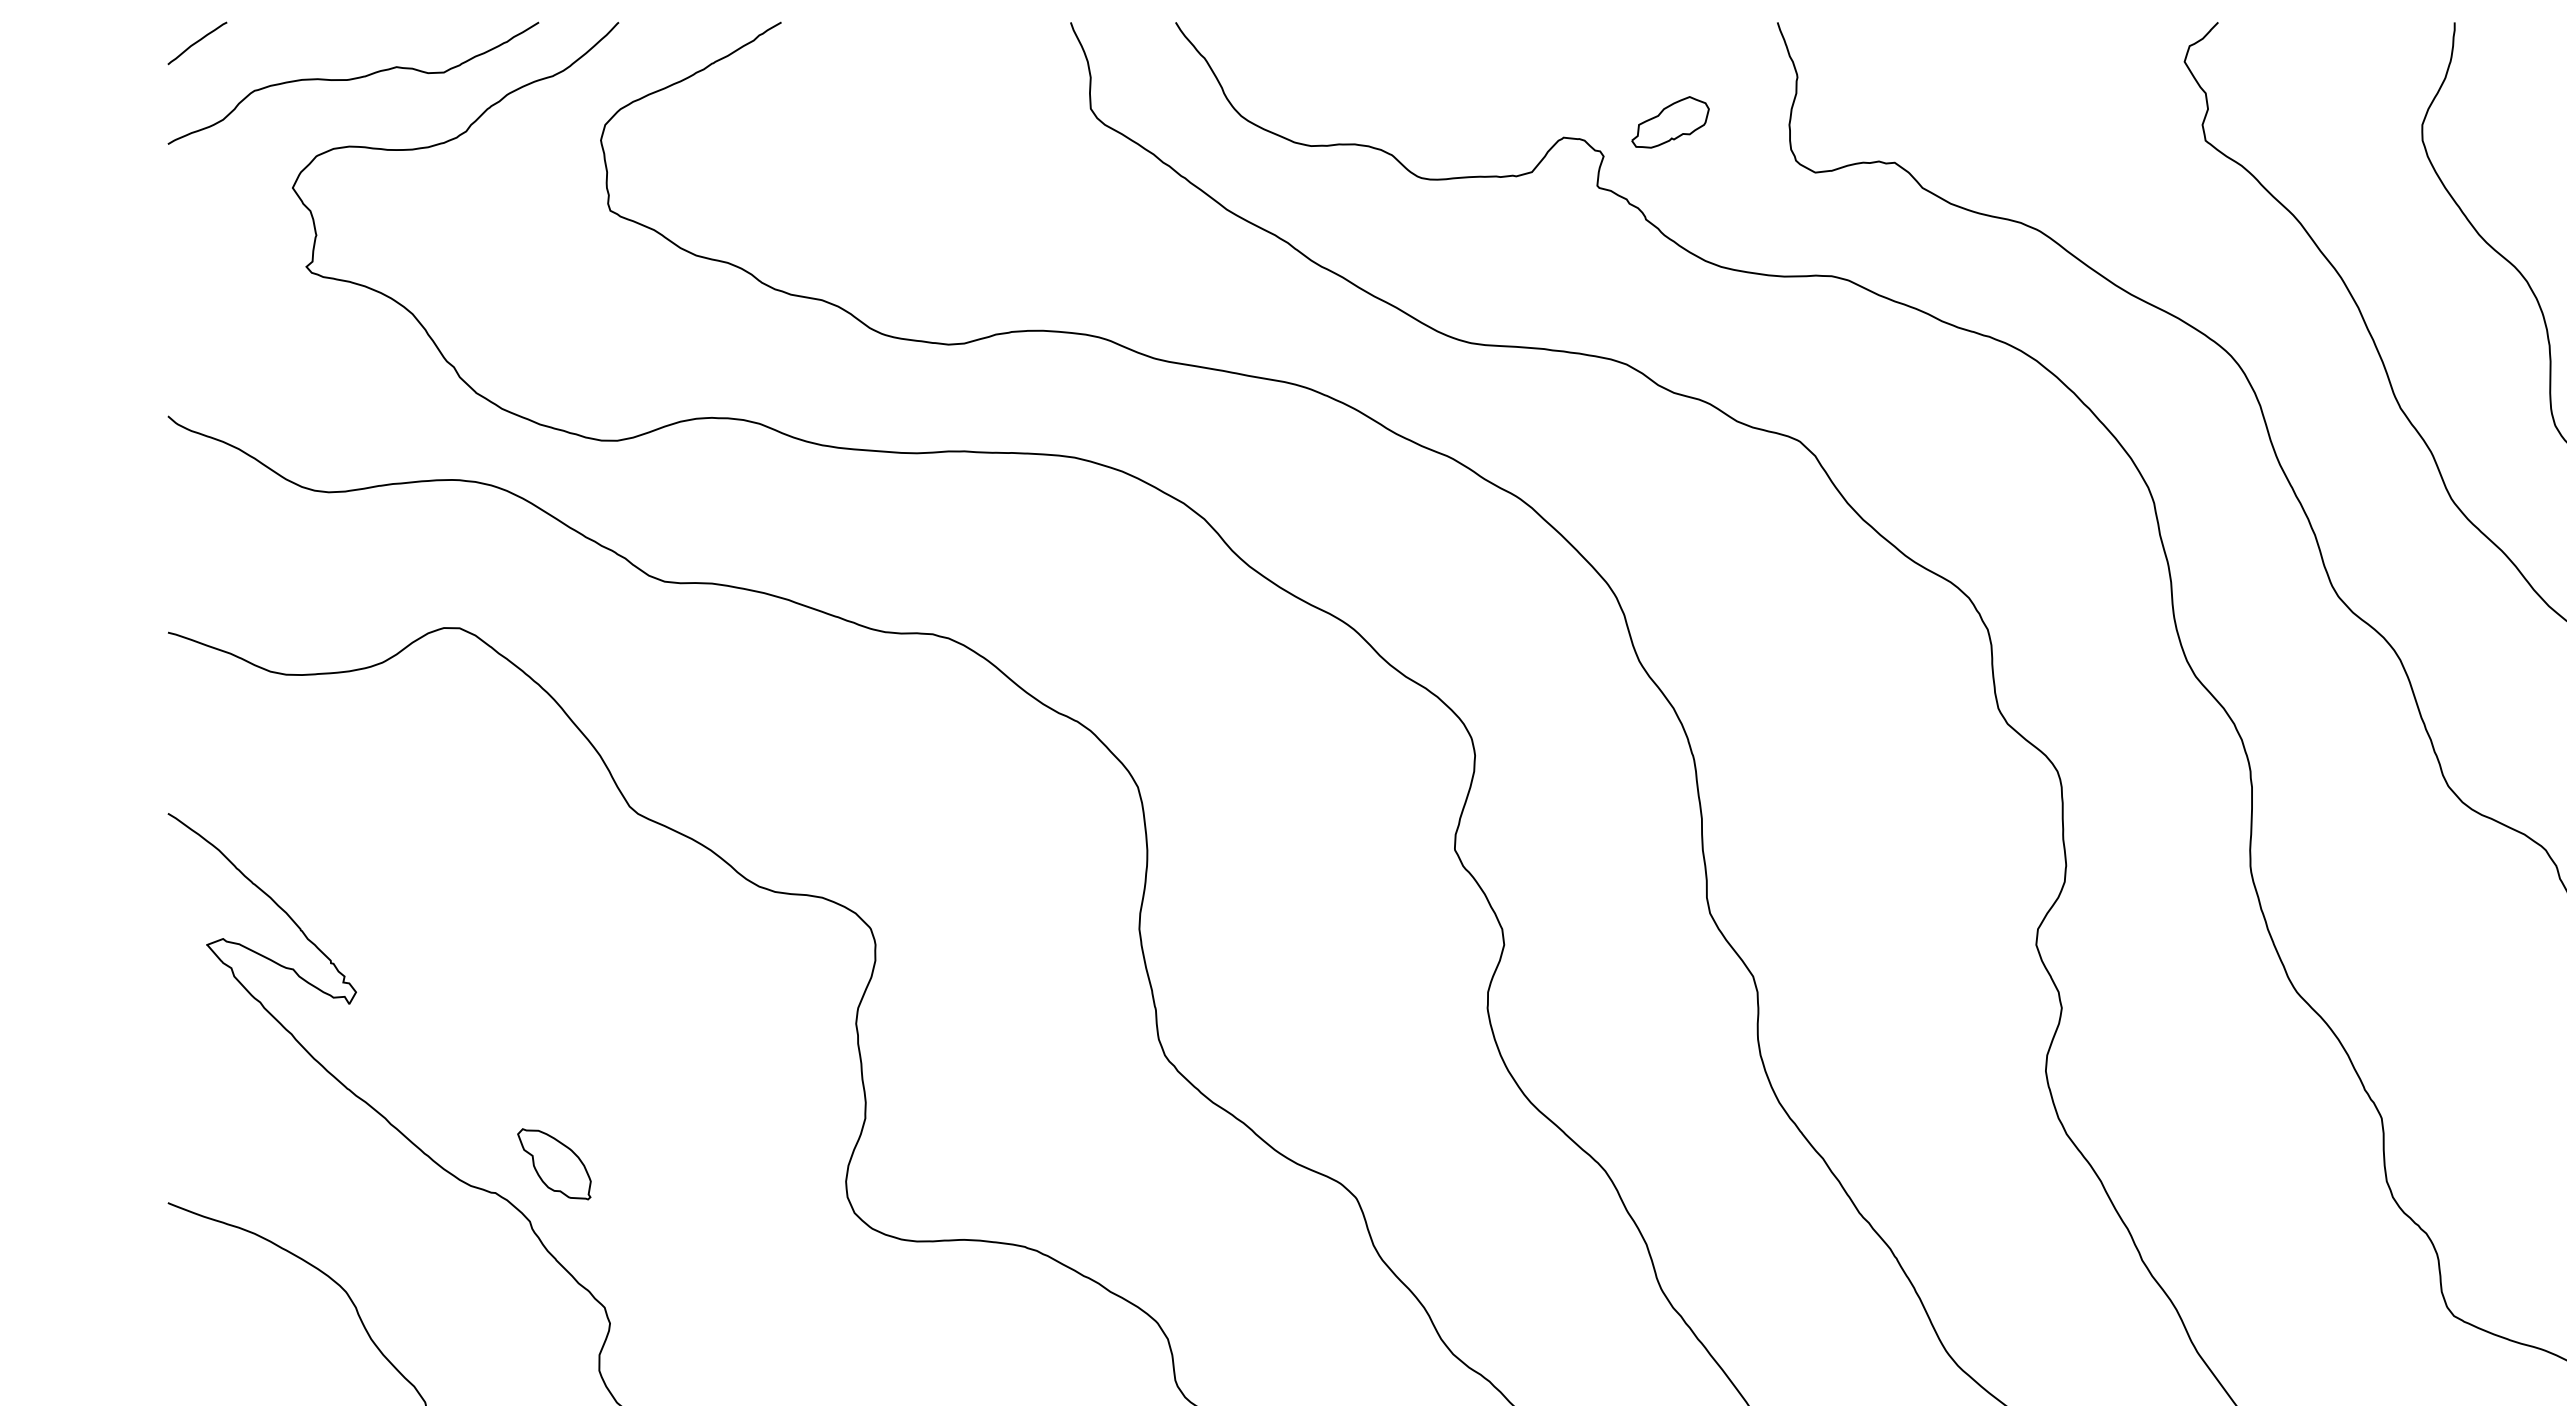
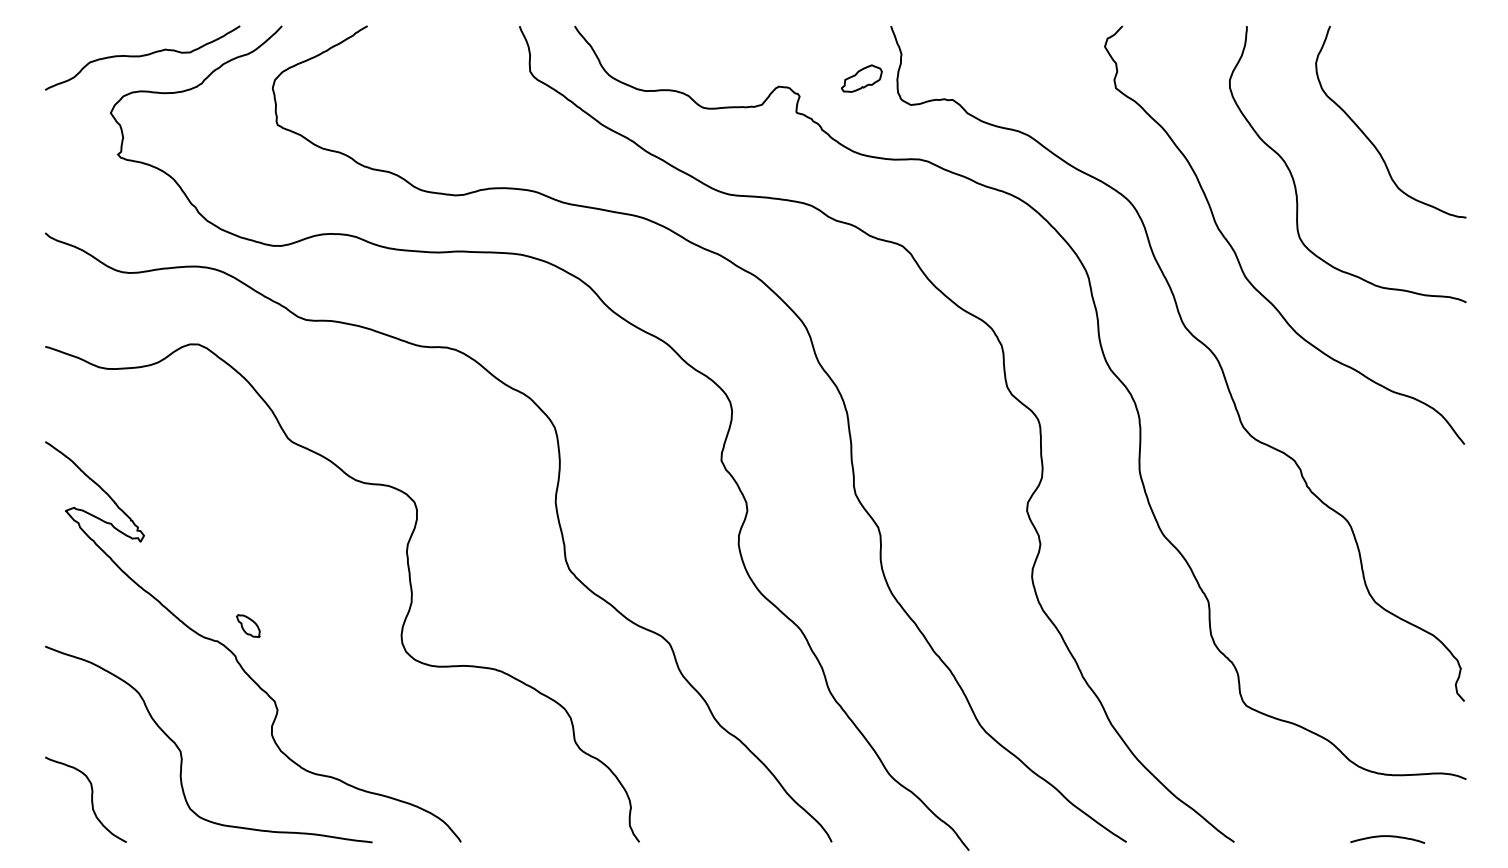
line: (197, 42) -> (60, 36), removed
part: (1669, 122) -> (861, 78), moved
part: (554, 1163) -> (248, 625), size x0.6

